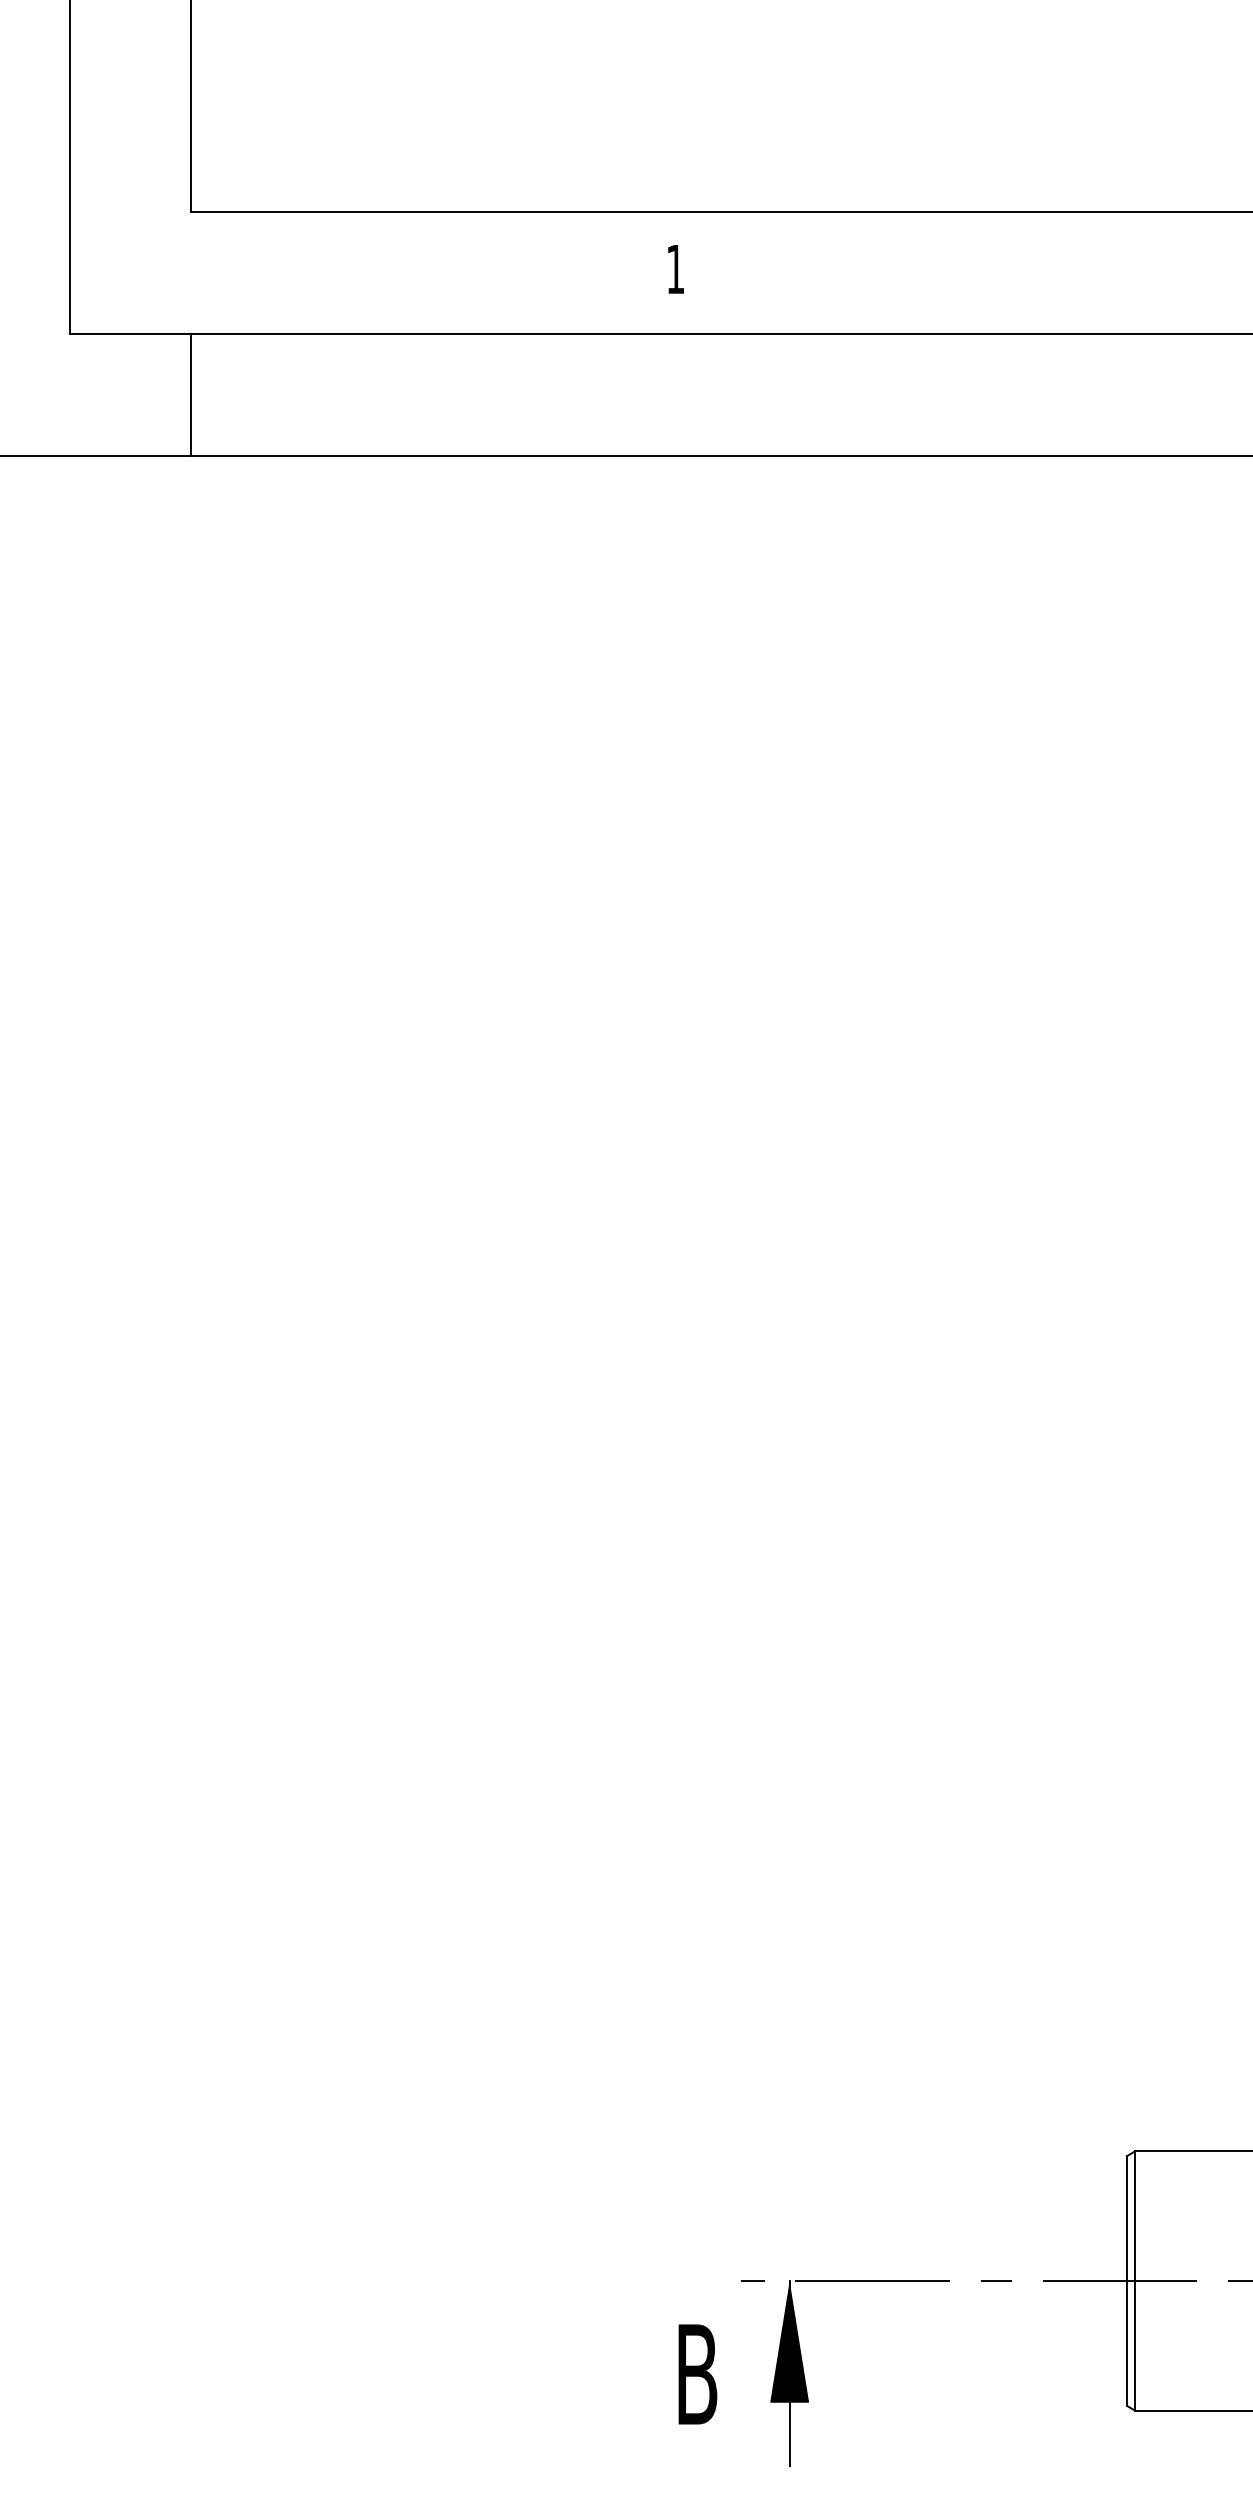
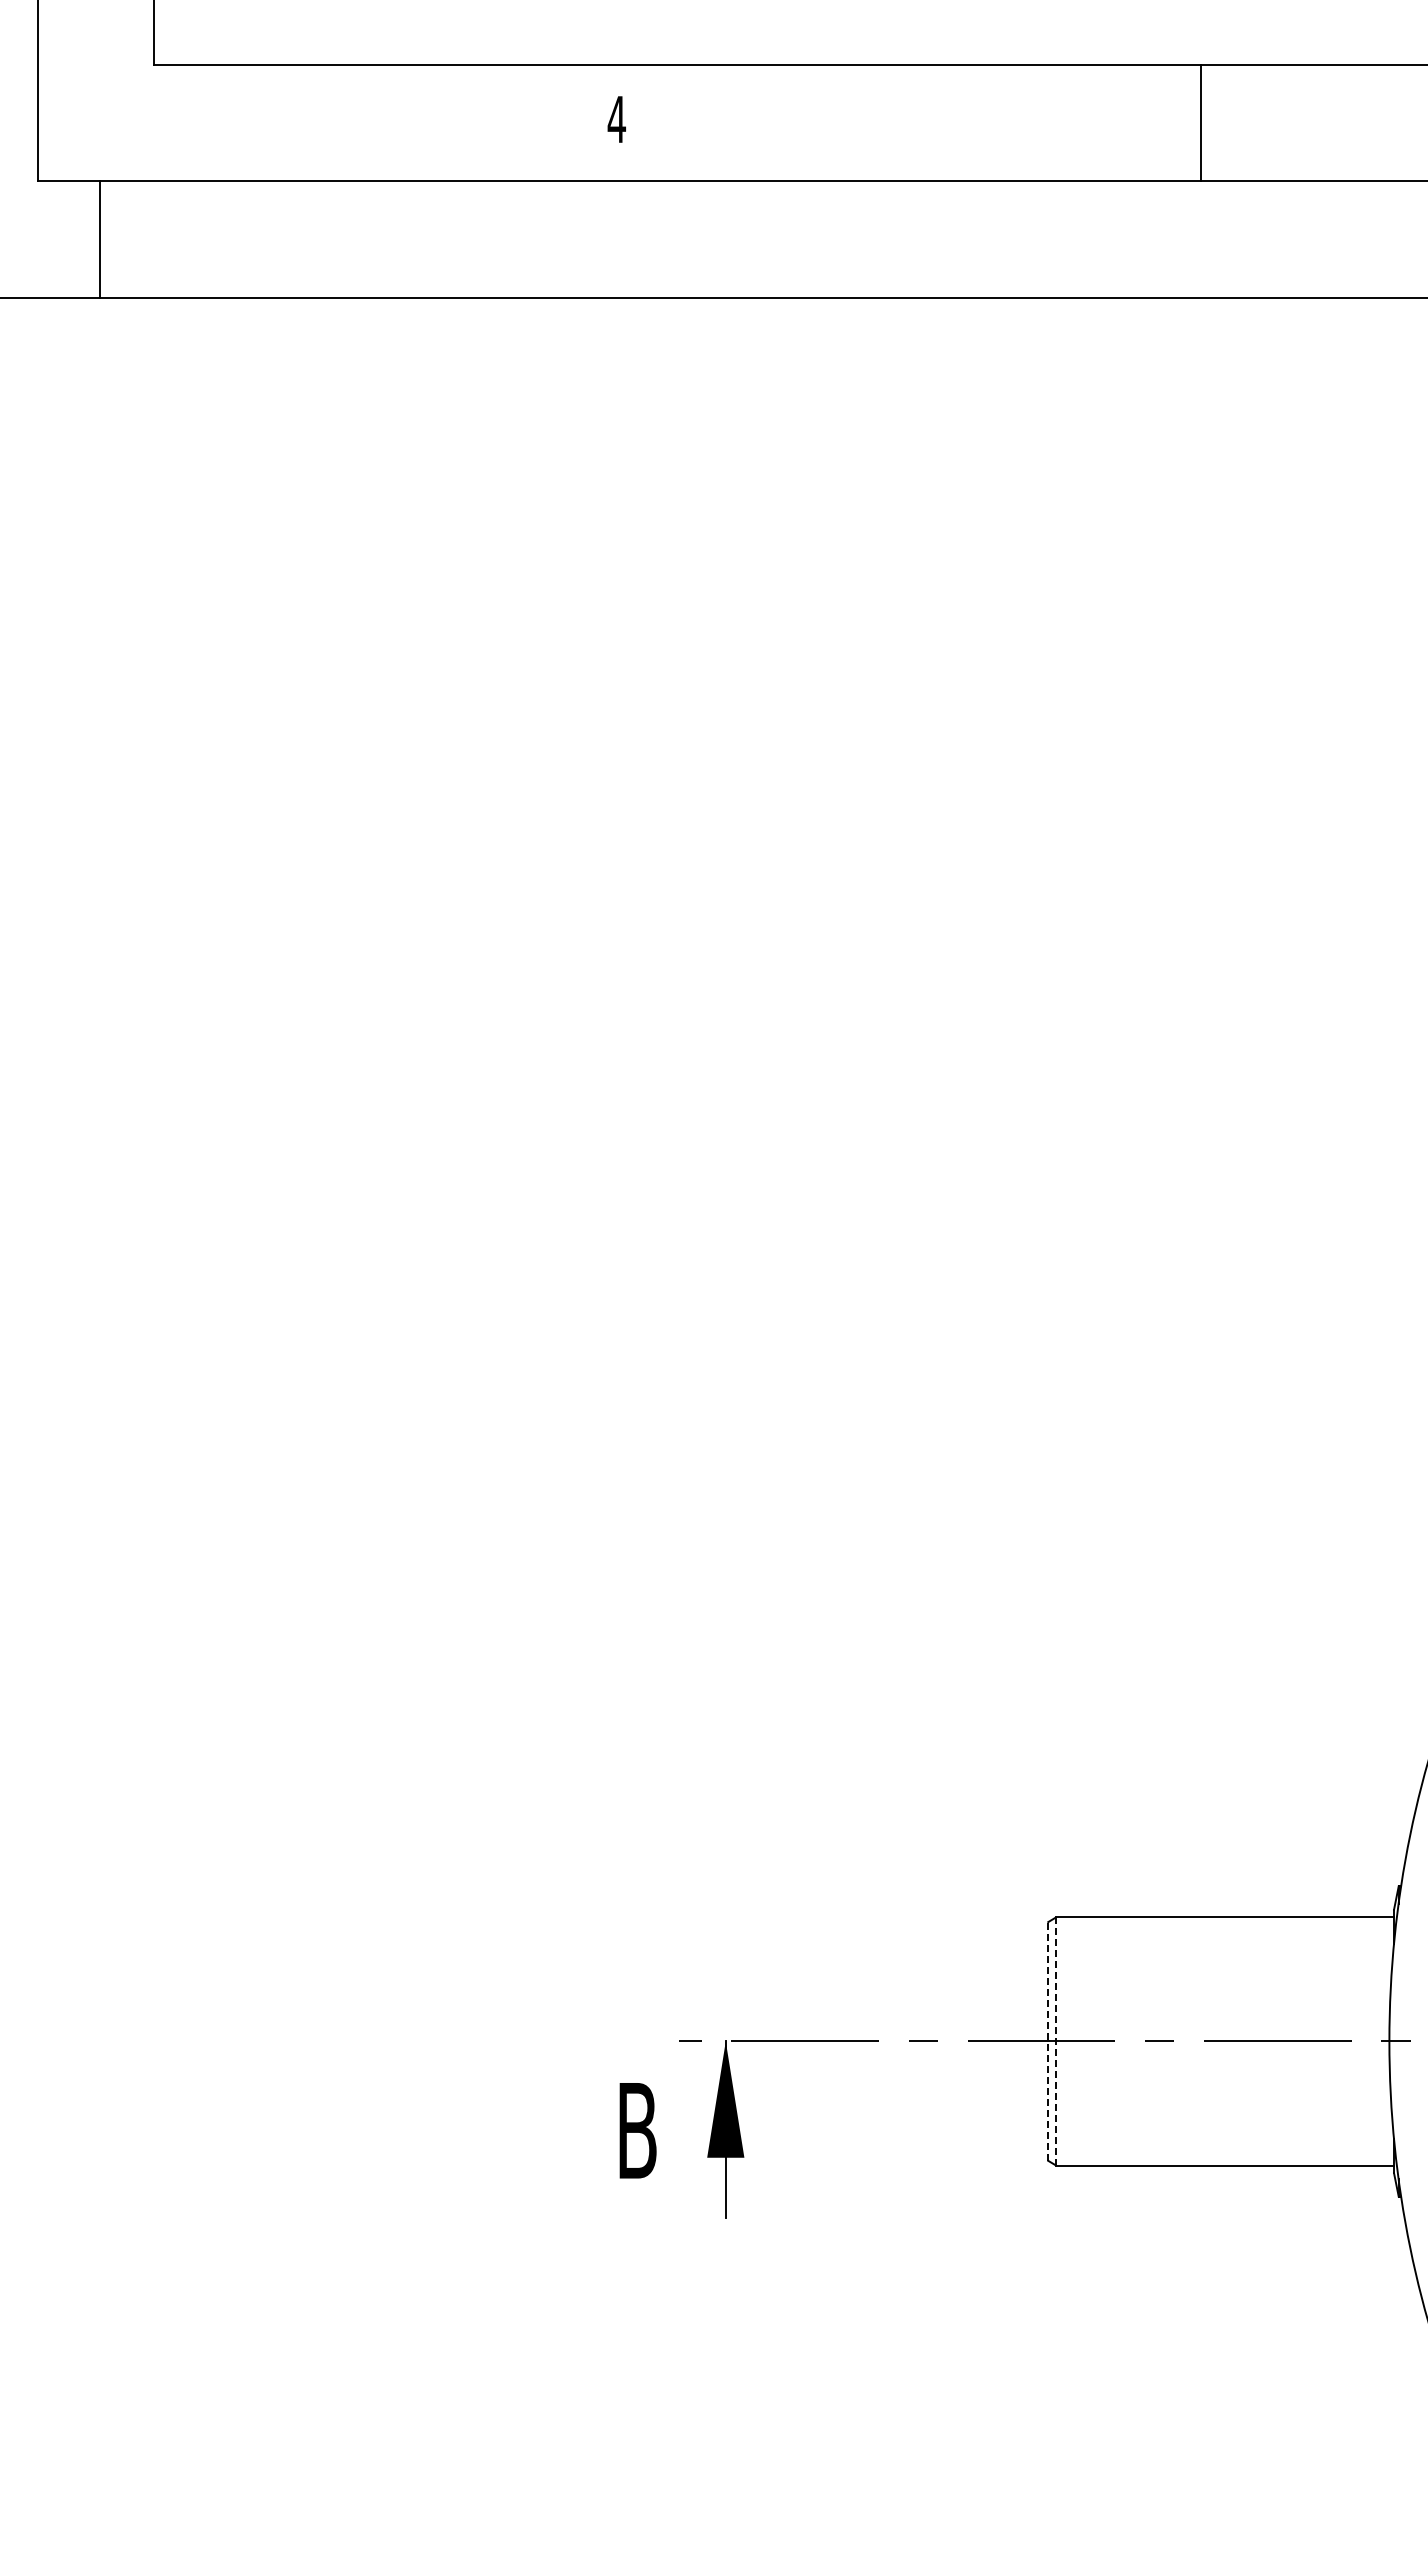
text: (675, 269) -> (616, 119), 1 -> 4
line: (191, 394) -> (100, 239), moved
line: (1127, 2280) -> (1048, 2040), solid -> dashed
line: (1135, 2281) -> (1056, 2041), solid -> dashed

